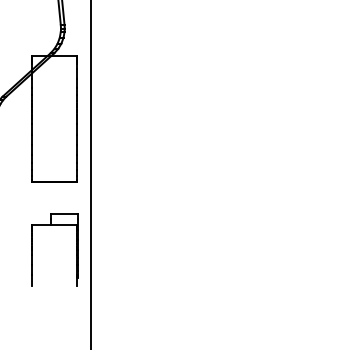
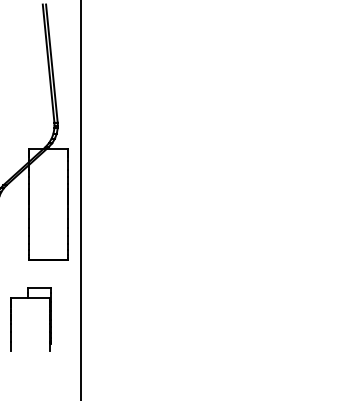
part: (32, 249) -> (11, 319), moved

